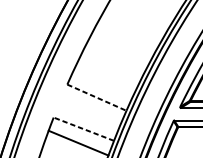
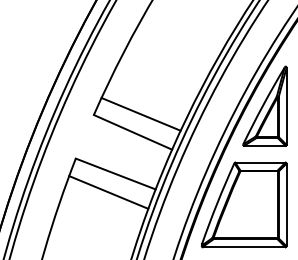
line: (102, 83) -> (140, 113), added
line: (97, 97) -> (133, 132), dashed -> solid
line: (83, 129) -> (115, 174), dashed -> solid

